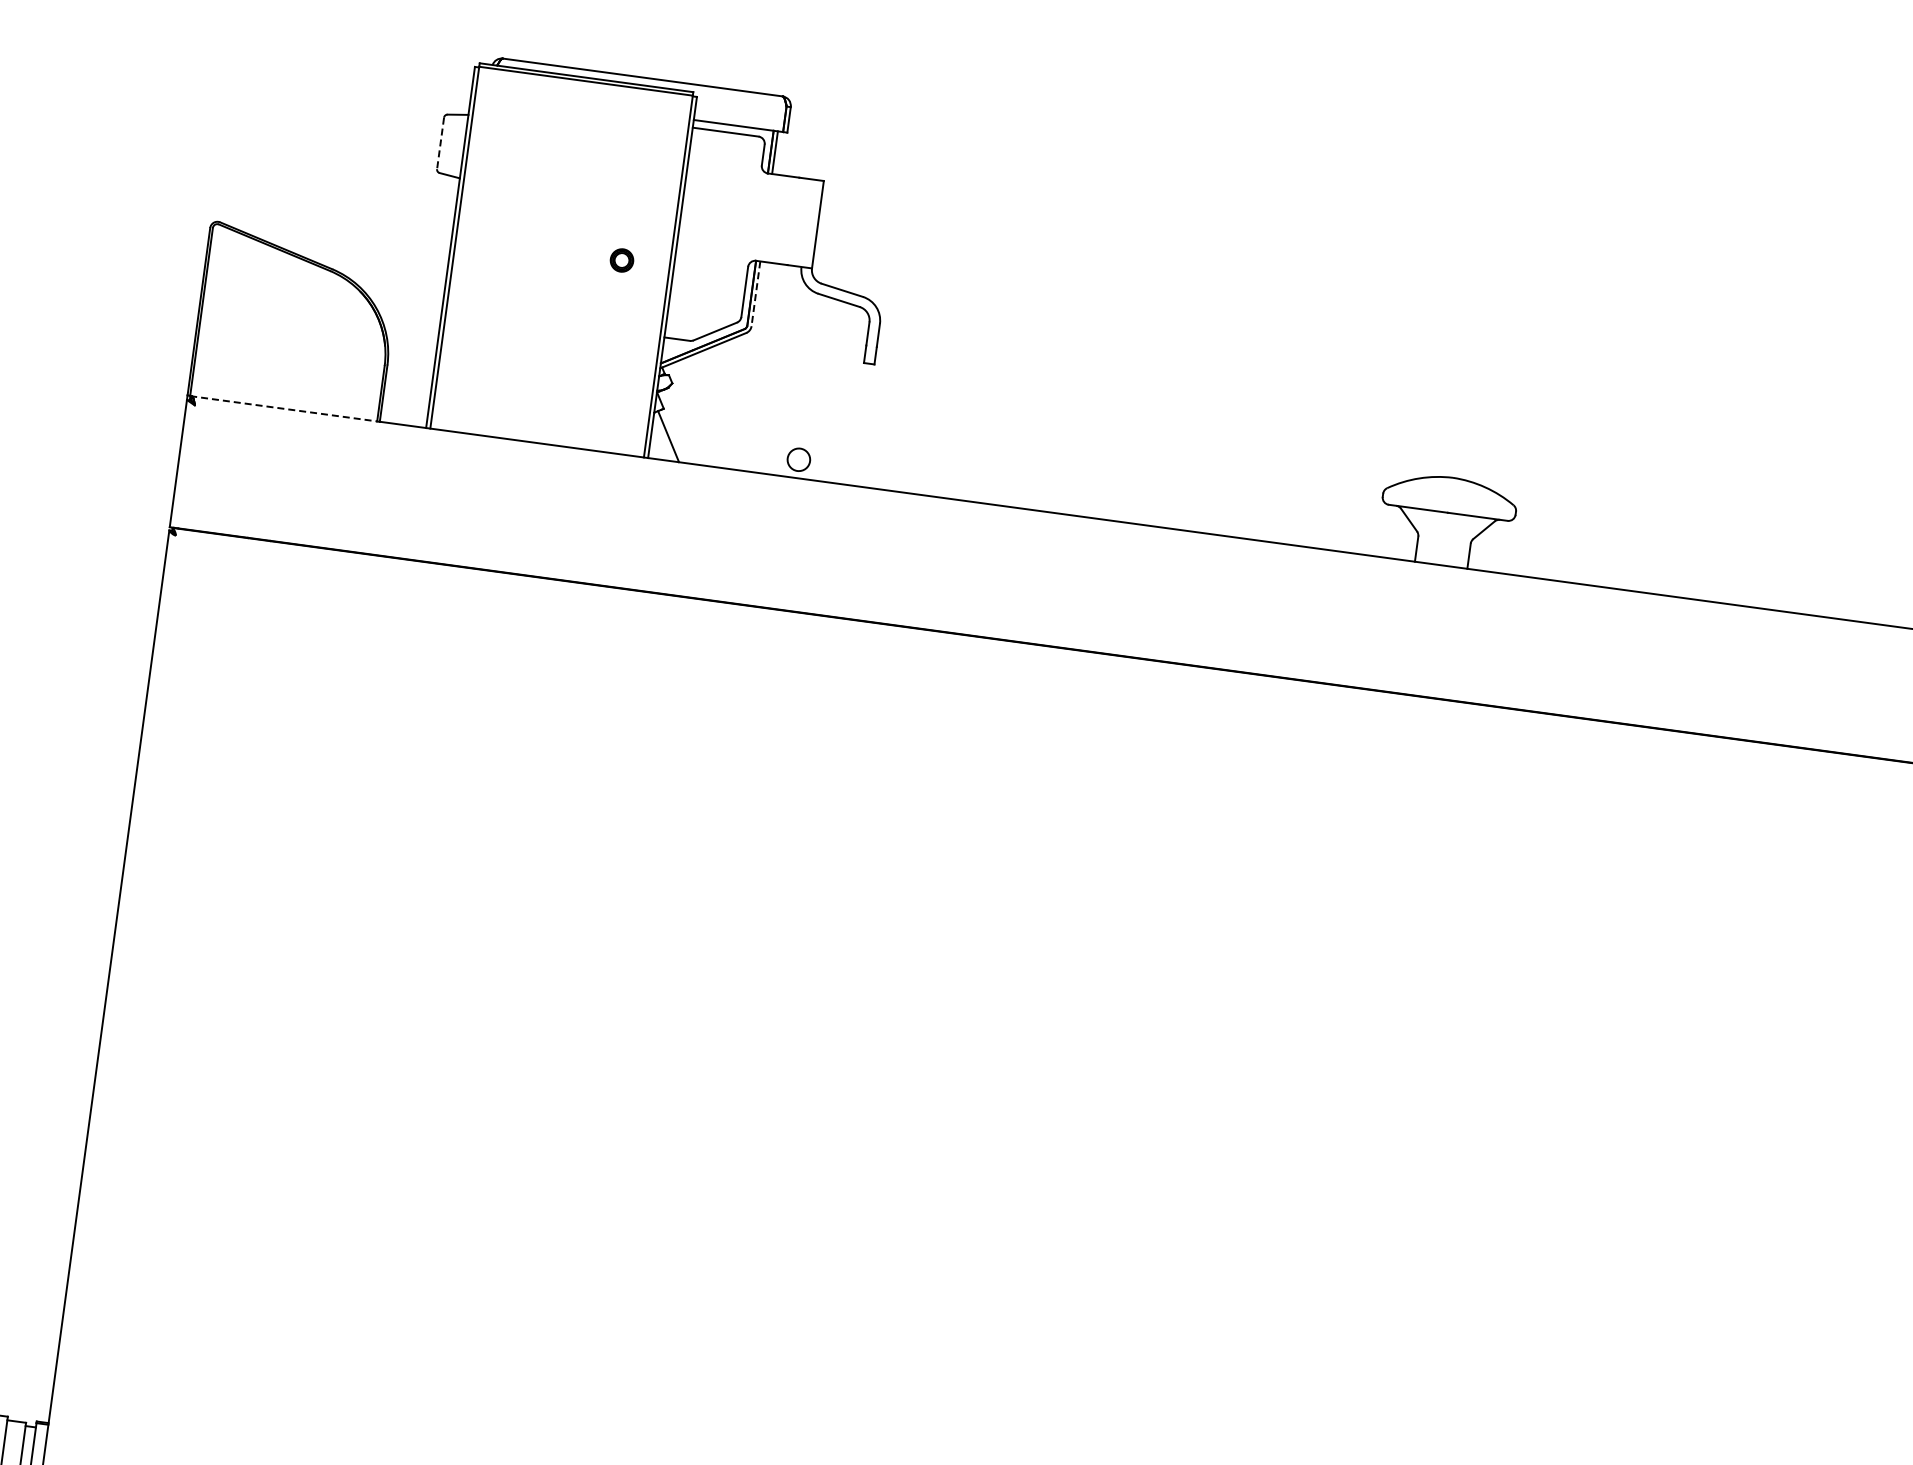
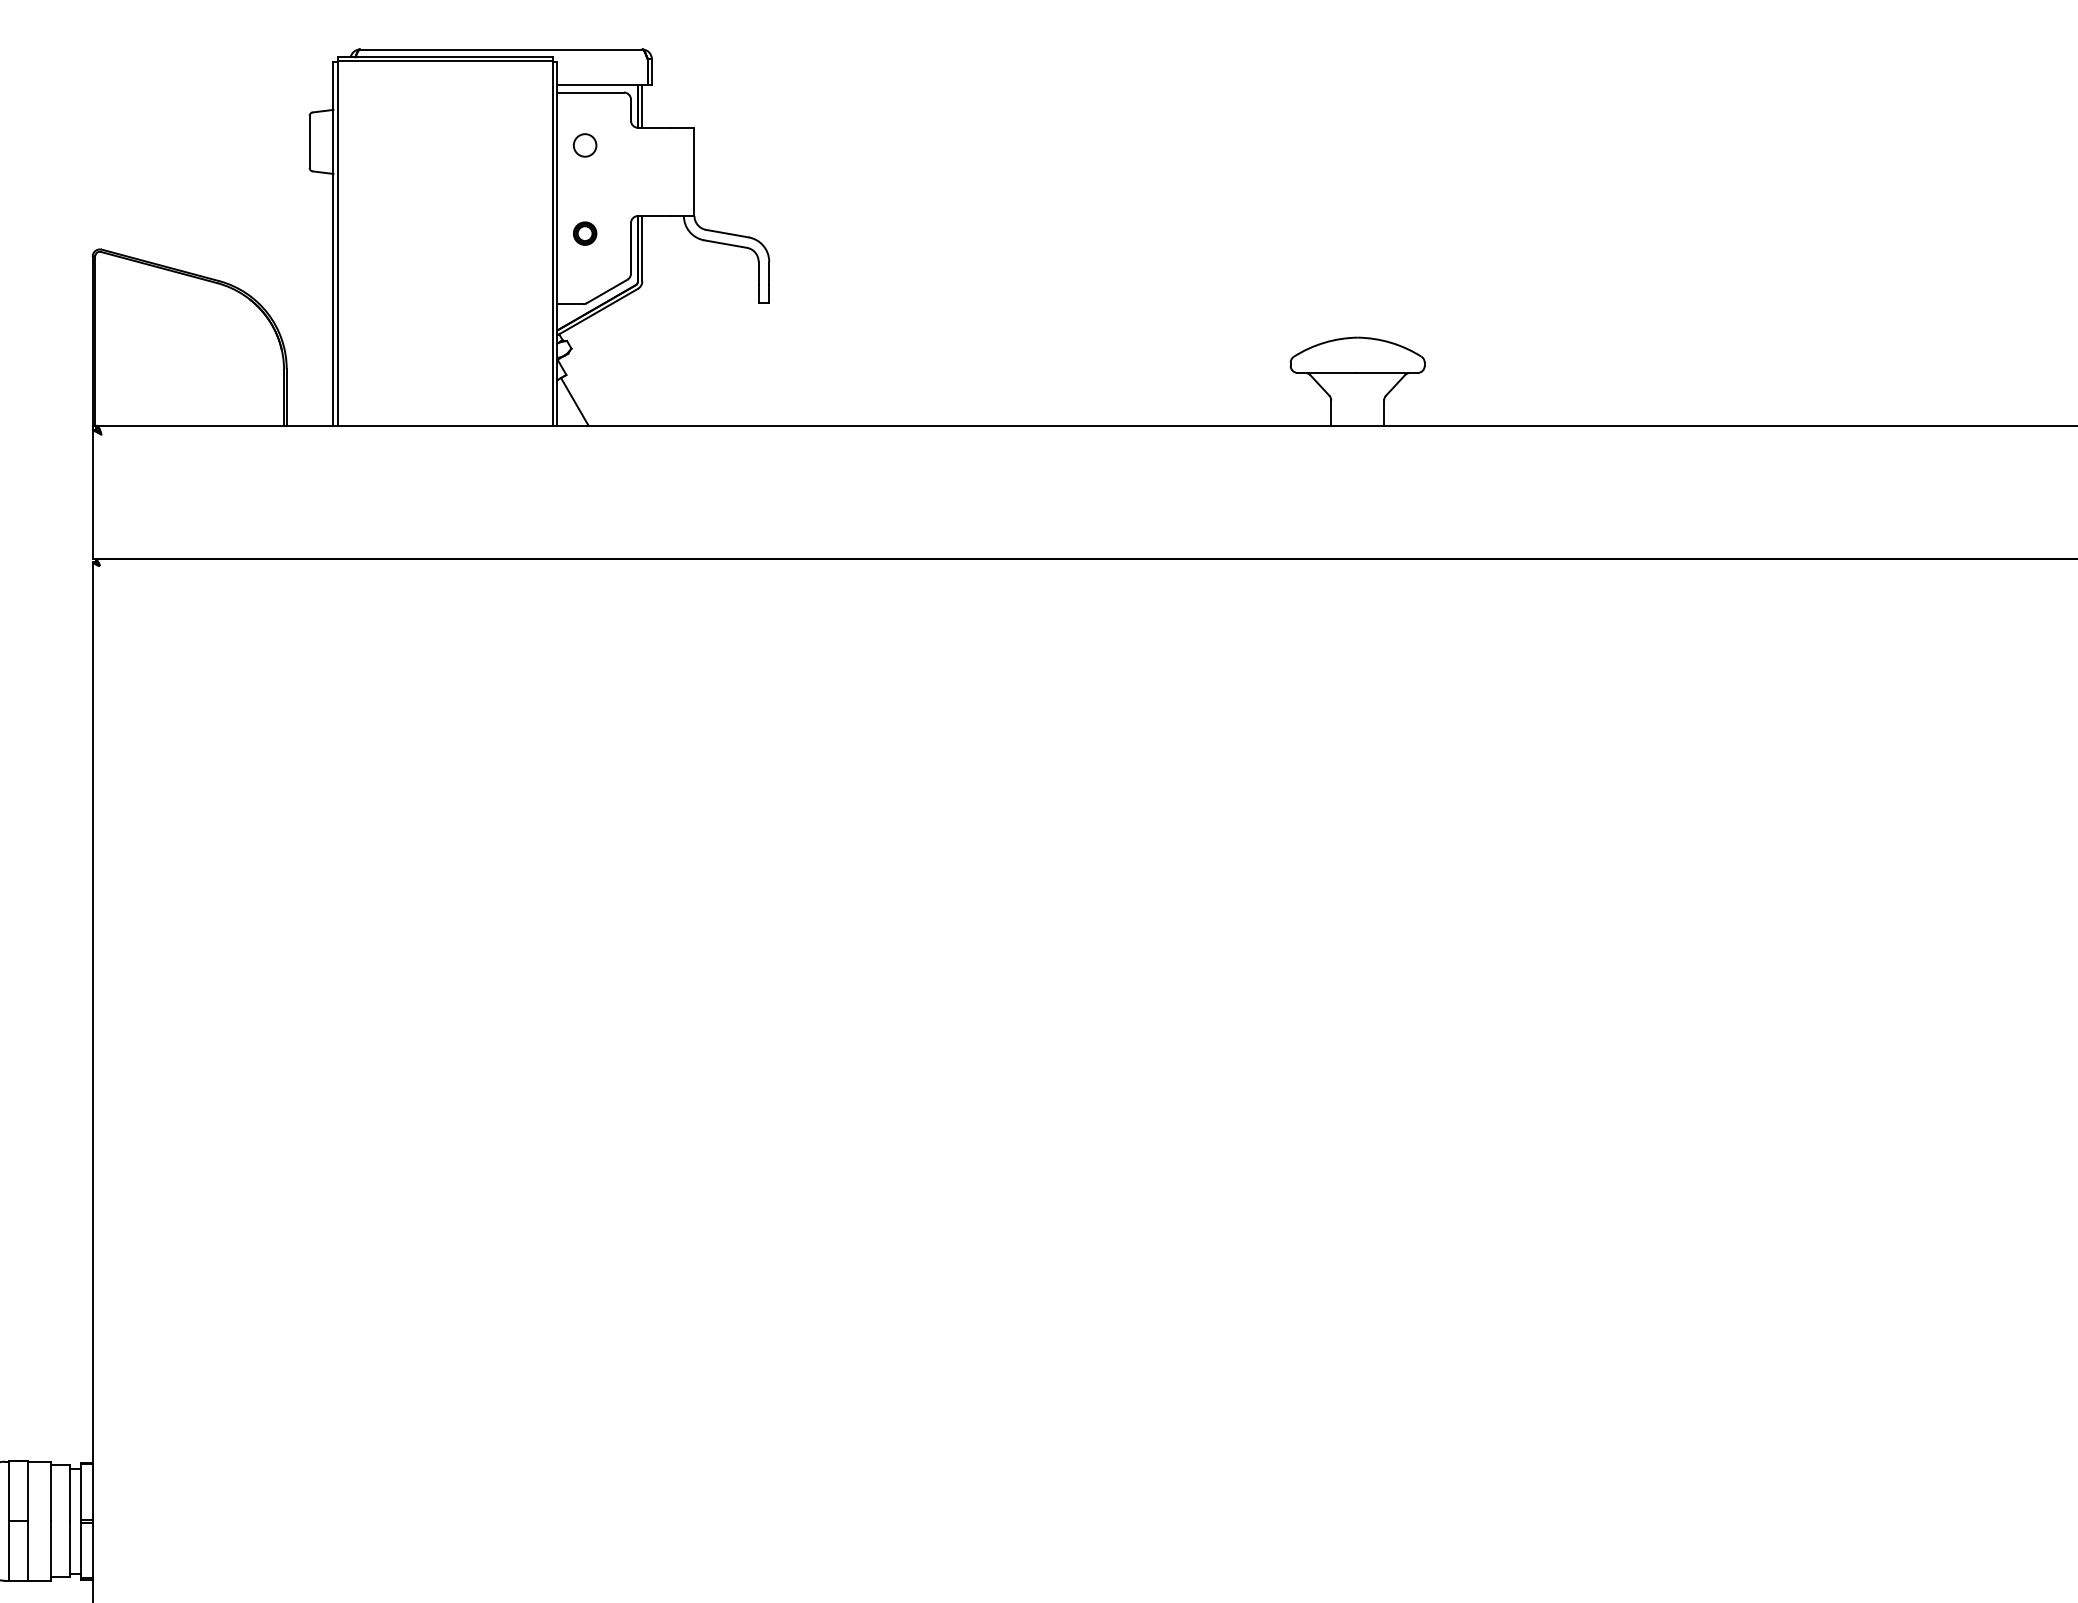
line: (440, 142) -> (309, 141), dashed -> solid
part: (622, 260) -> (585, 233), moved
line: (756, 293) -> (642, 248), dashed -> solid
line: (284, 408) -> (190, 425), dashed -> solid
circle: (799, 459) -> (585, 145), moved

